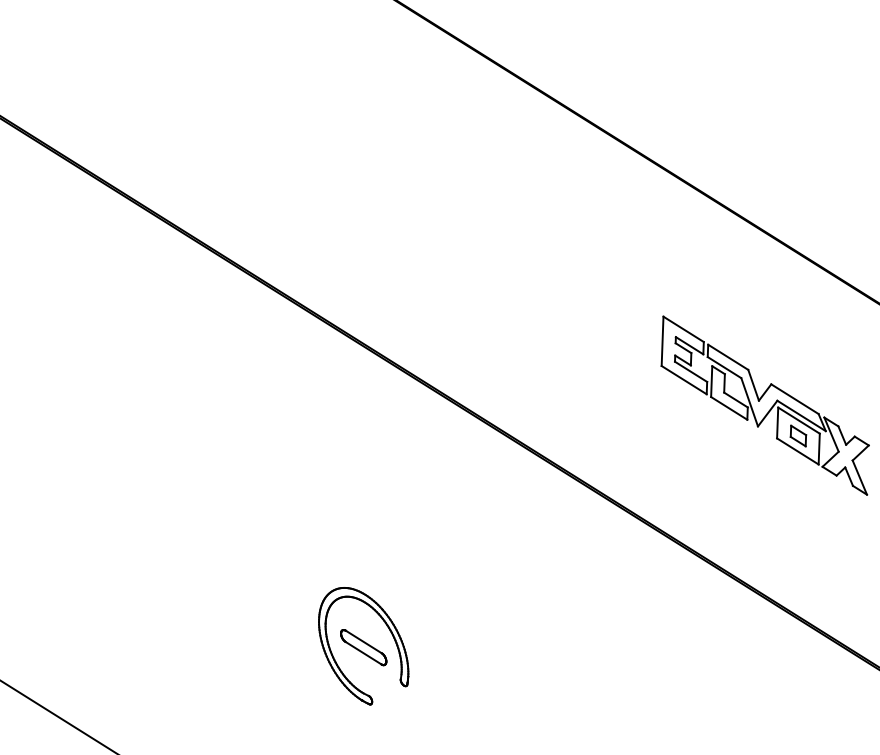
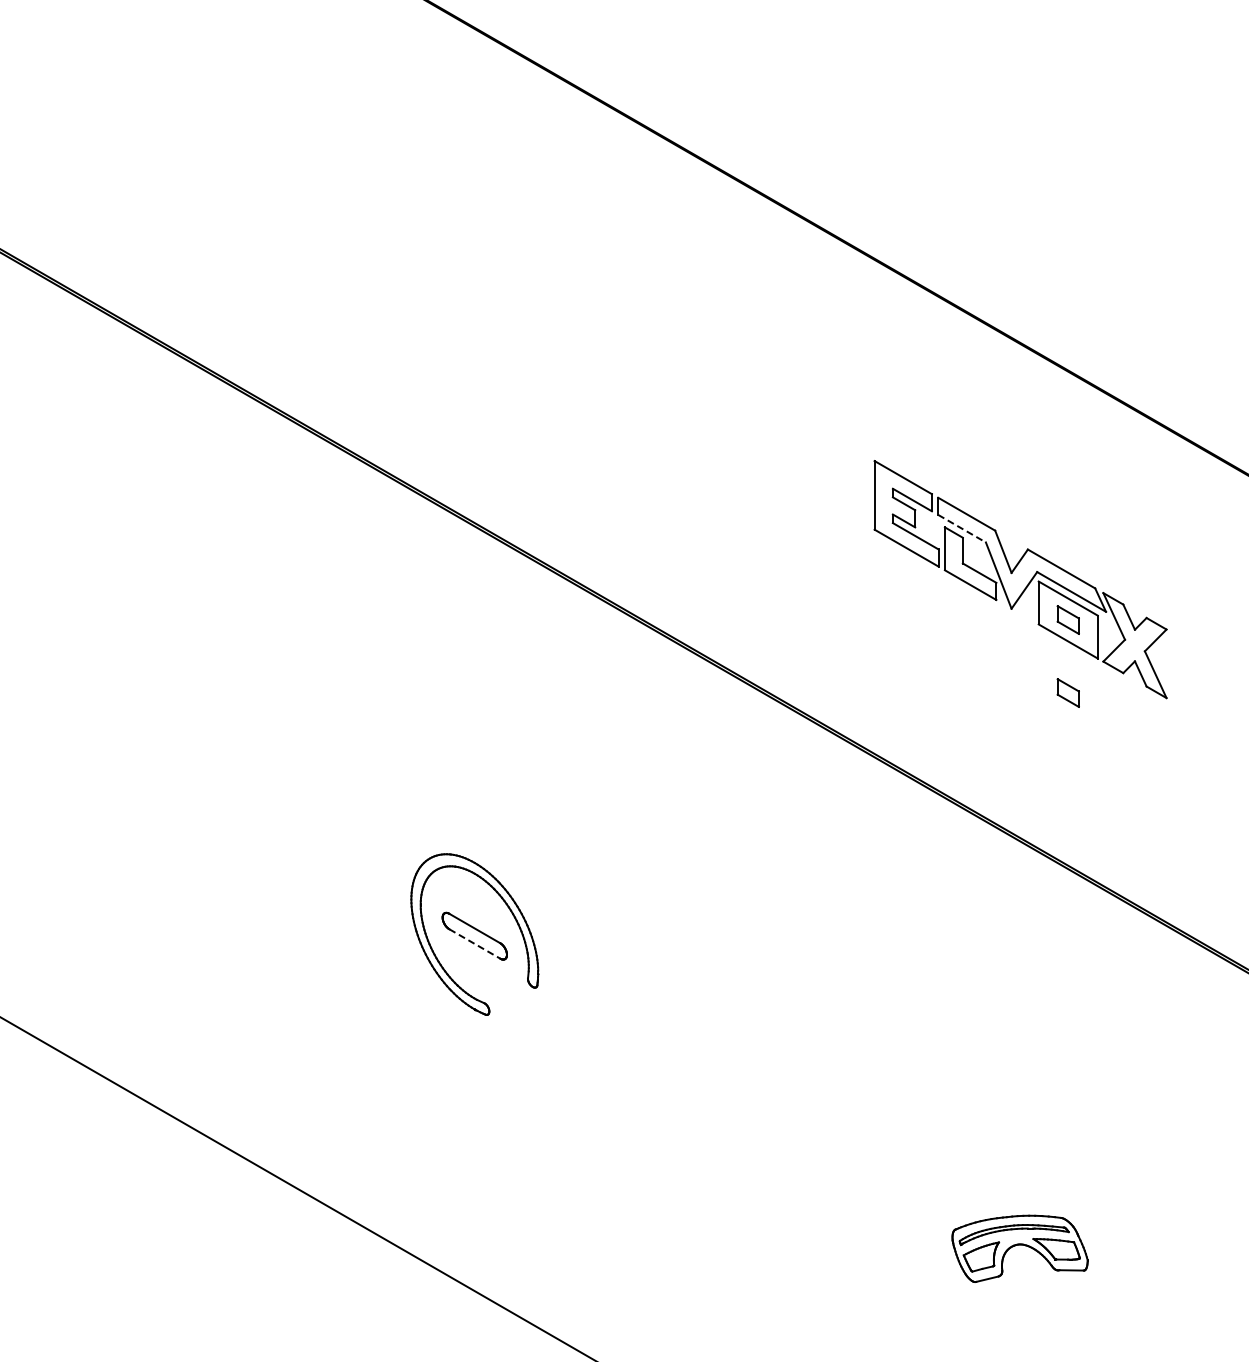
line: (724, 367) -> (962, 528), solid -> dashed
part: (795, 488) -> (1067, 692), added
line: (363, 653) -> (475, 944), solid -> dashed

